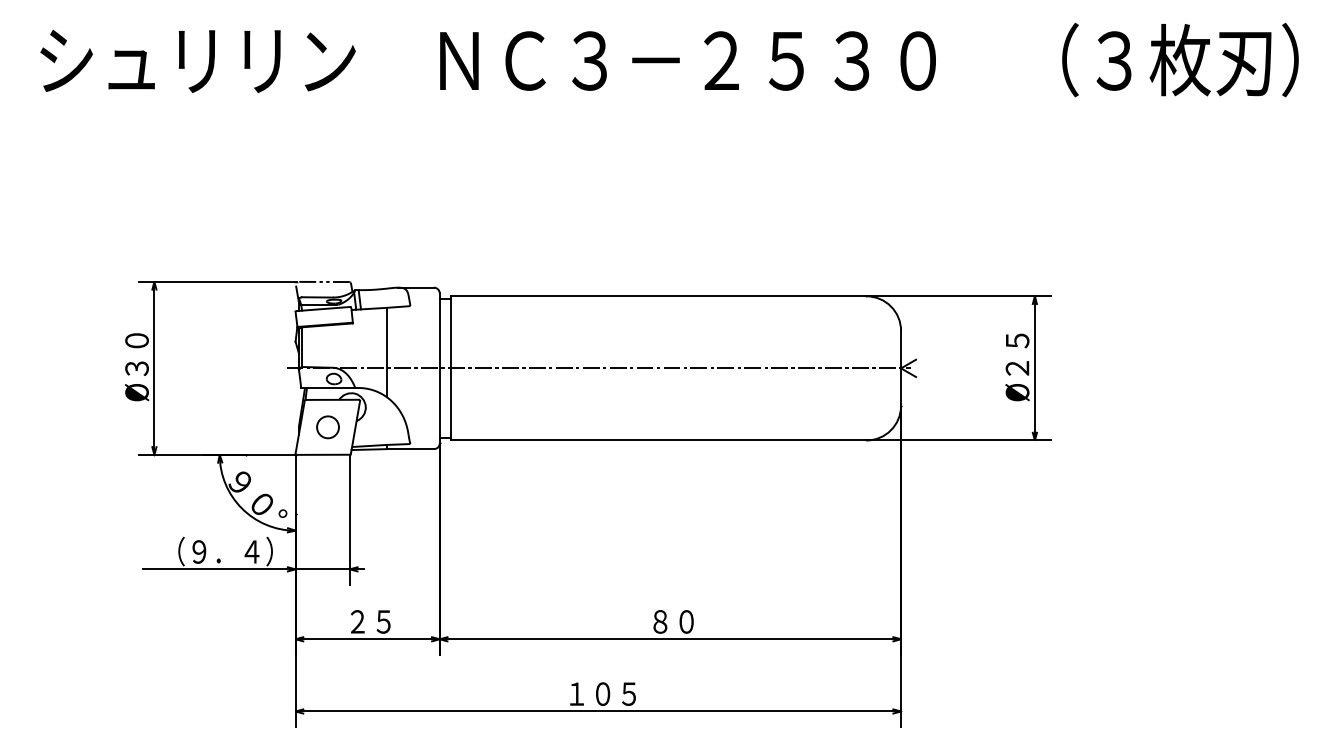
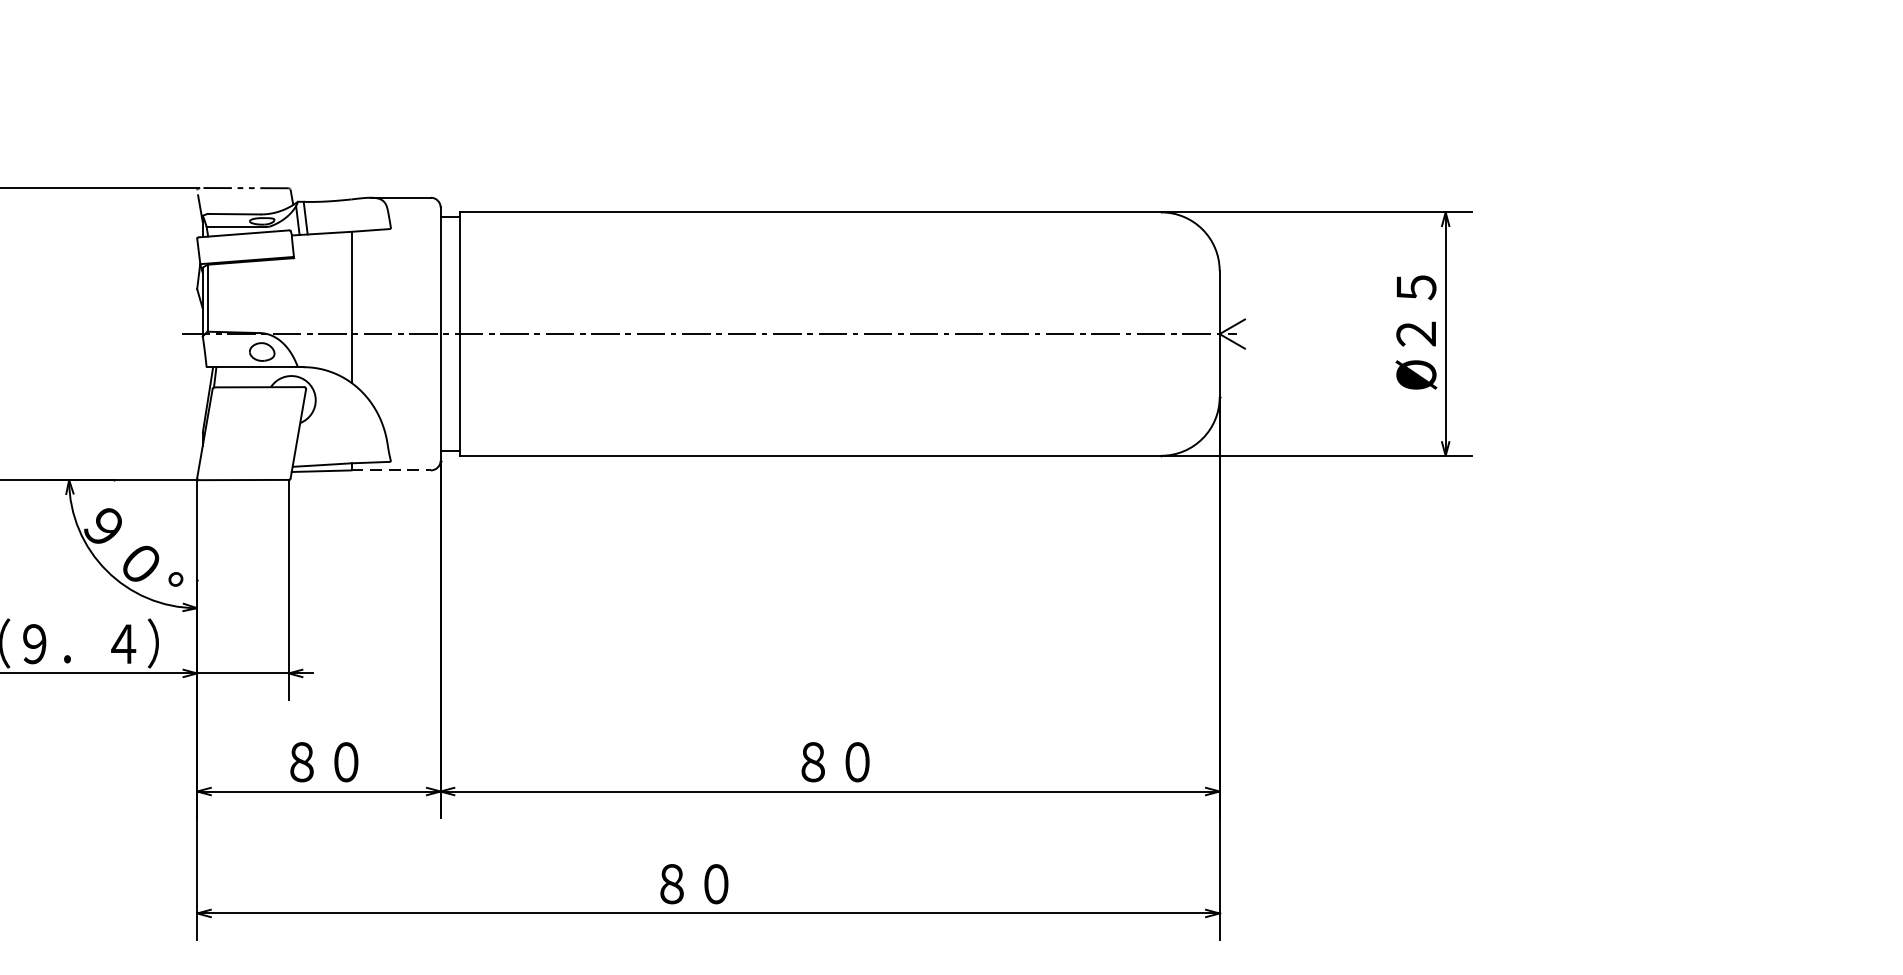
circle: (327, 427) -> (251, 433), removed
line: (410, 449) -> (391, 471), solid -> dashed
text: (370, 621) -> (323, 761), ２５ -> ８０
text: (602, 693) -> (715, 883), １０５ -> ８０

